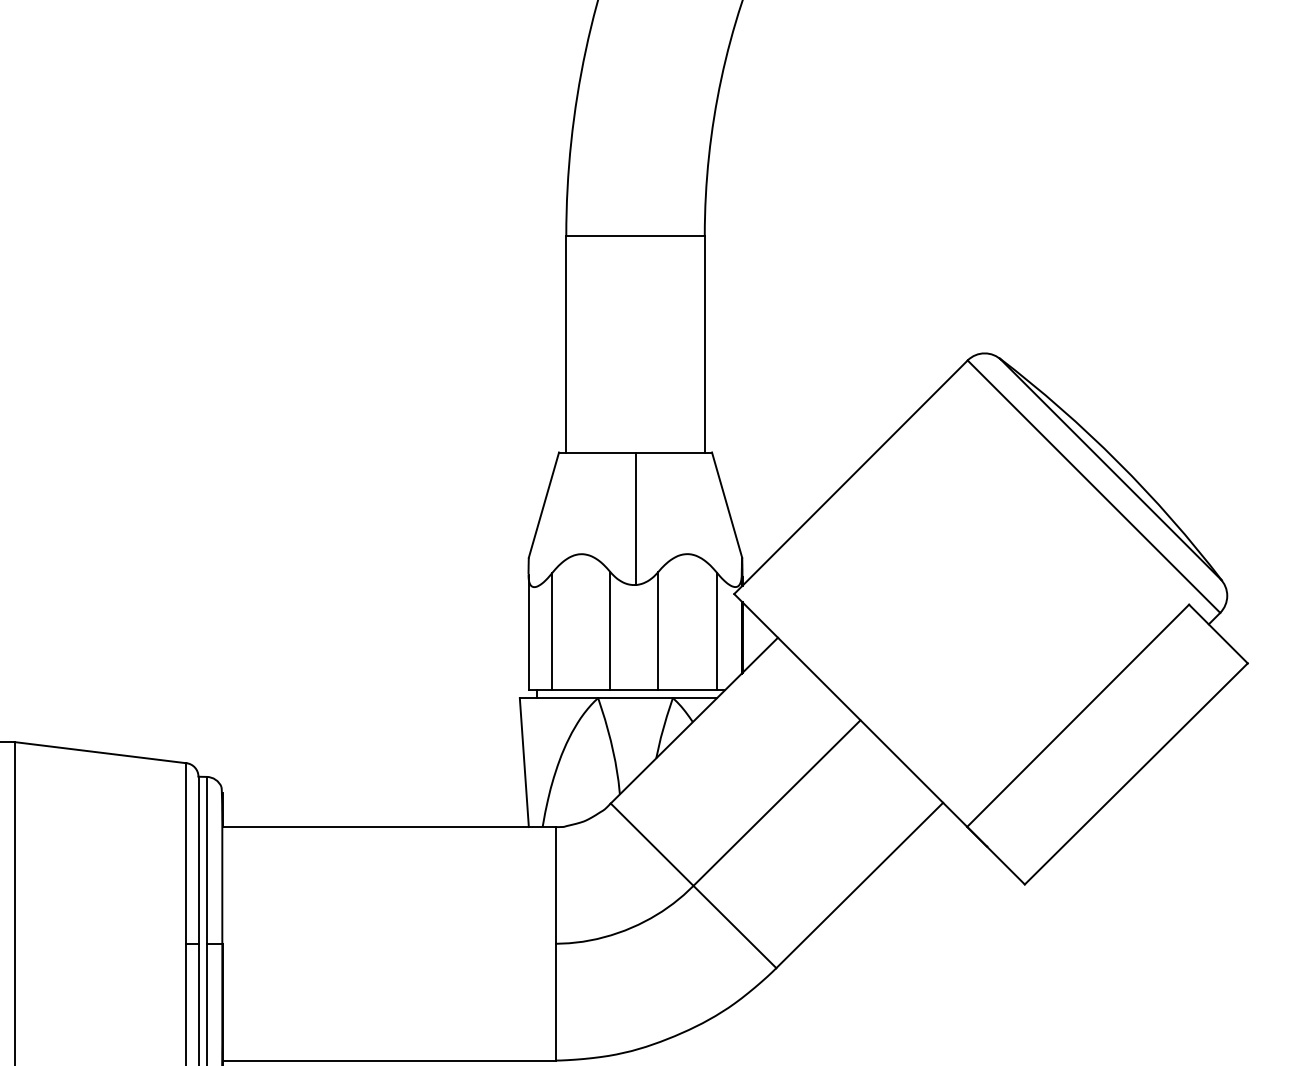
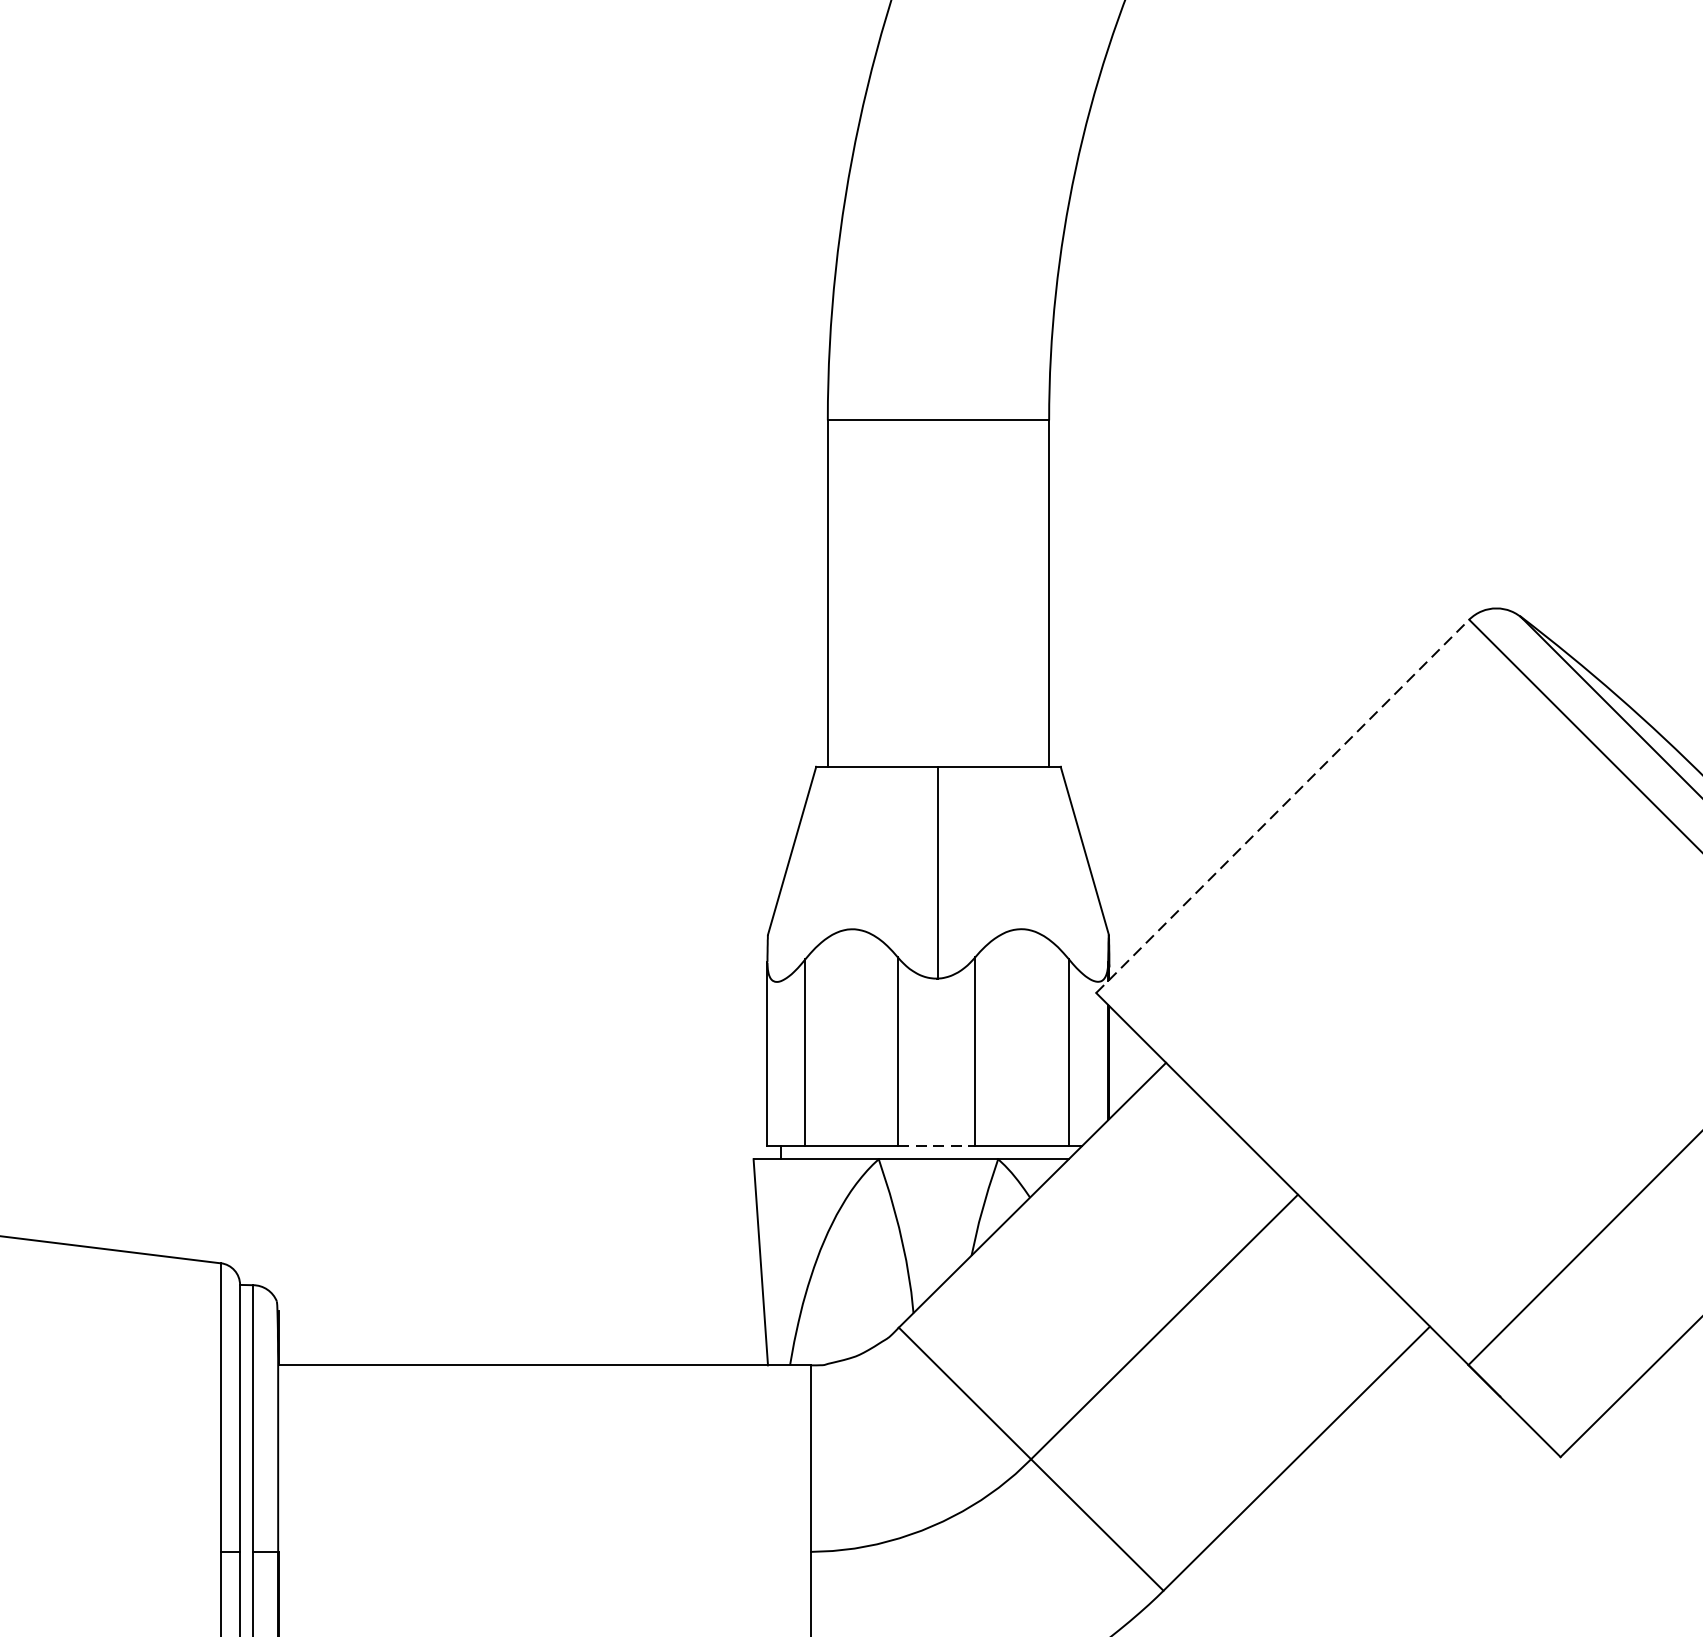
line: (851, 476) -> (1283, 805), solid -> dashed
line: (634, 690) -> (936, 1147), solid -> dashed

